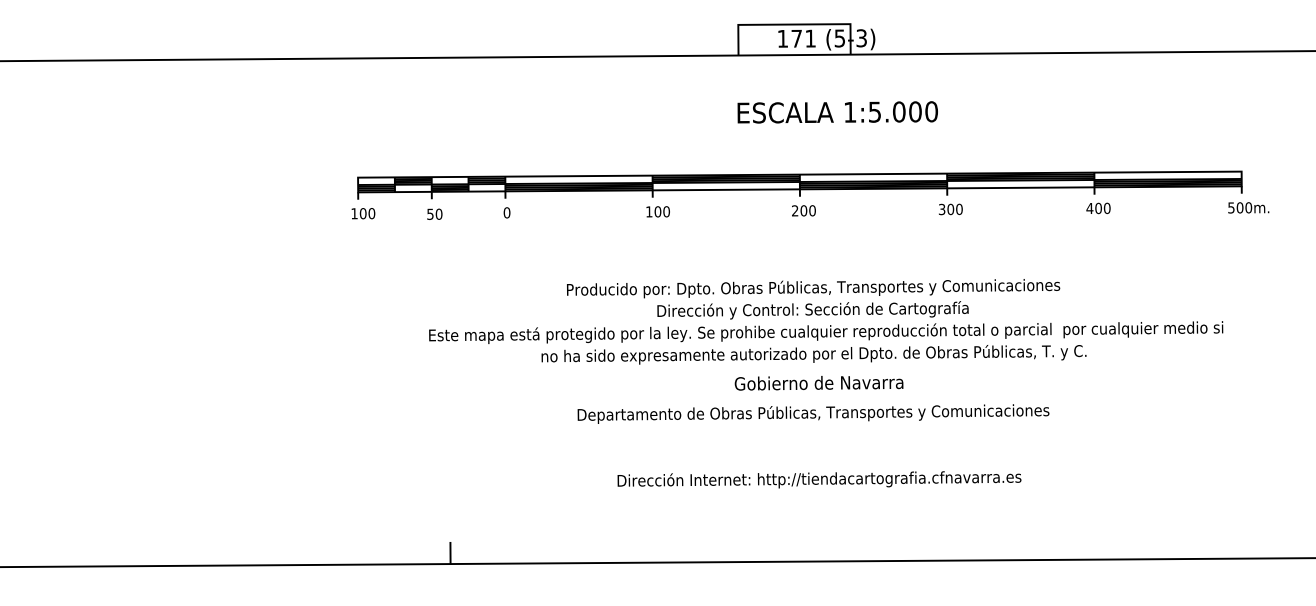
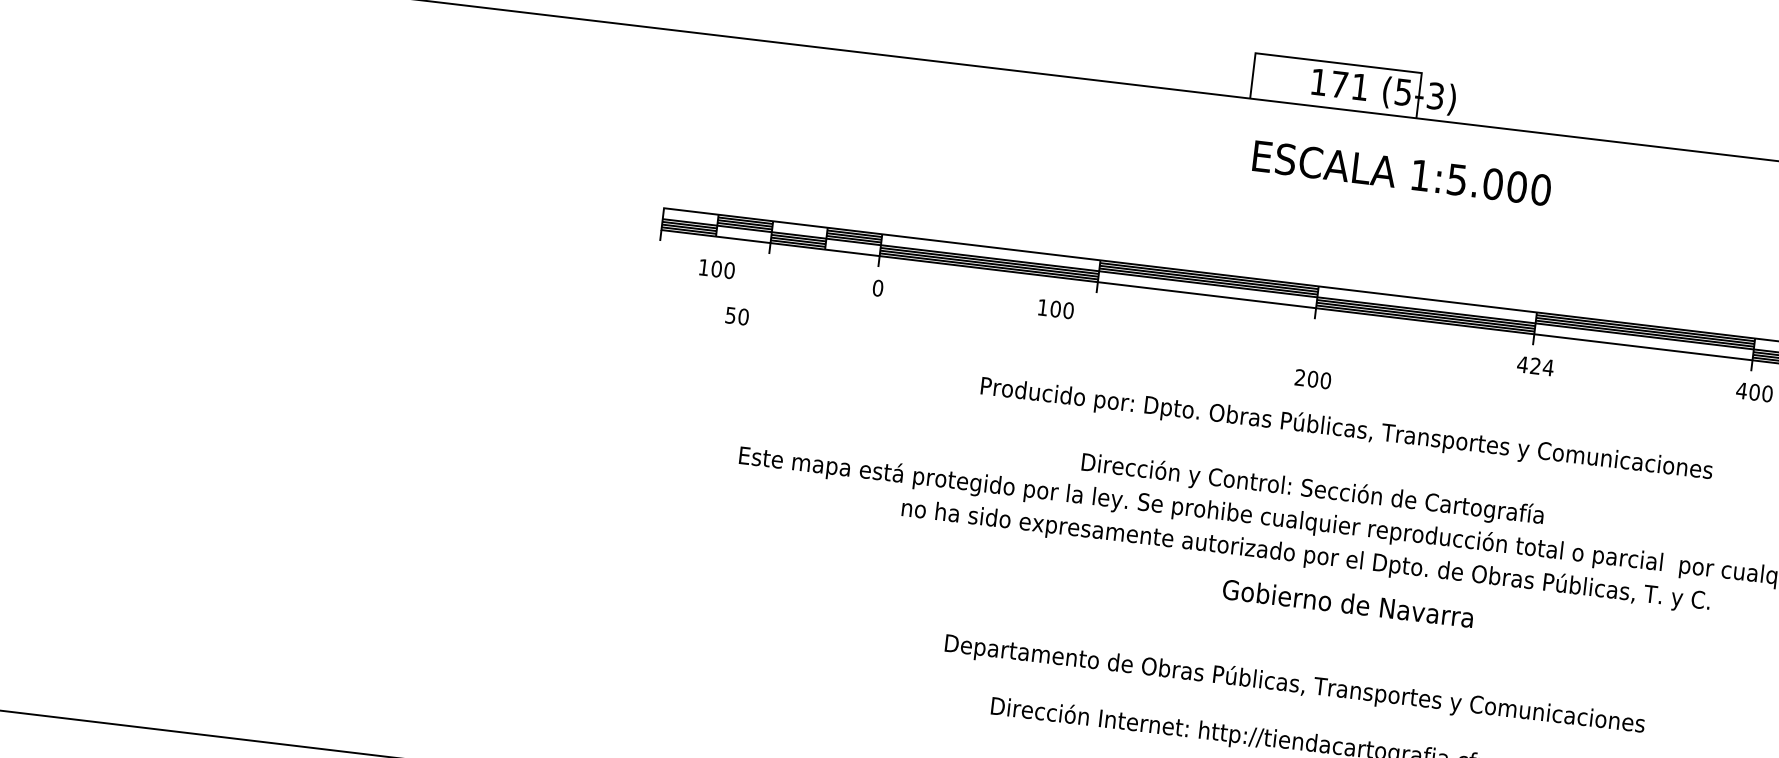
text: (837, 112) -> (1401, 173), moved
text: (950, 209) -> (1535, 366), 300 -> 424
text: (803, 210) -> (1312, 378), moved
text: (657, 211) -> (1055, 308), moved
text: (363, 213) -> (717, 268), moved
text: (434, 213) -> (736, 314), moved
text: (813, 288) -> (1346, 429), moved
text: (818, 383) -> (1347, 604), moved
text: (813, 413) -> (1294, 684), moved

